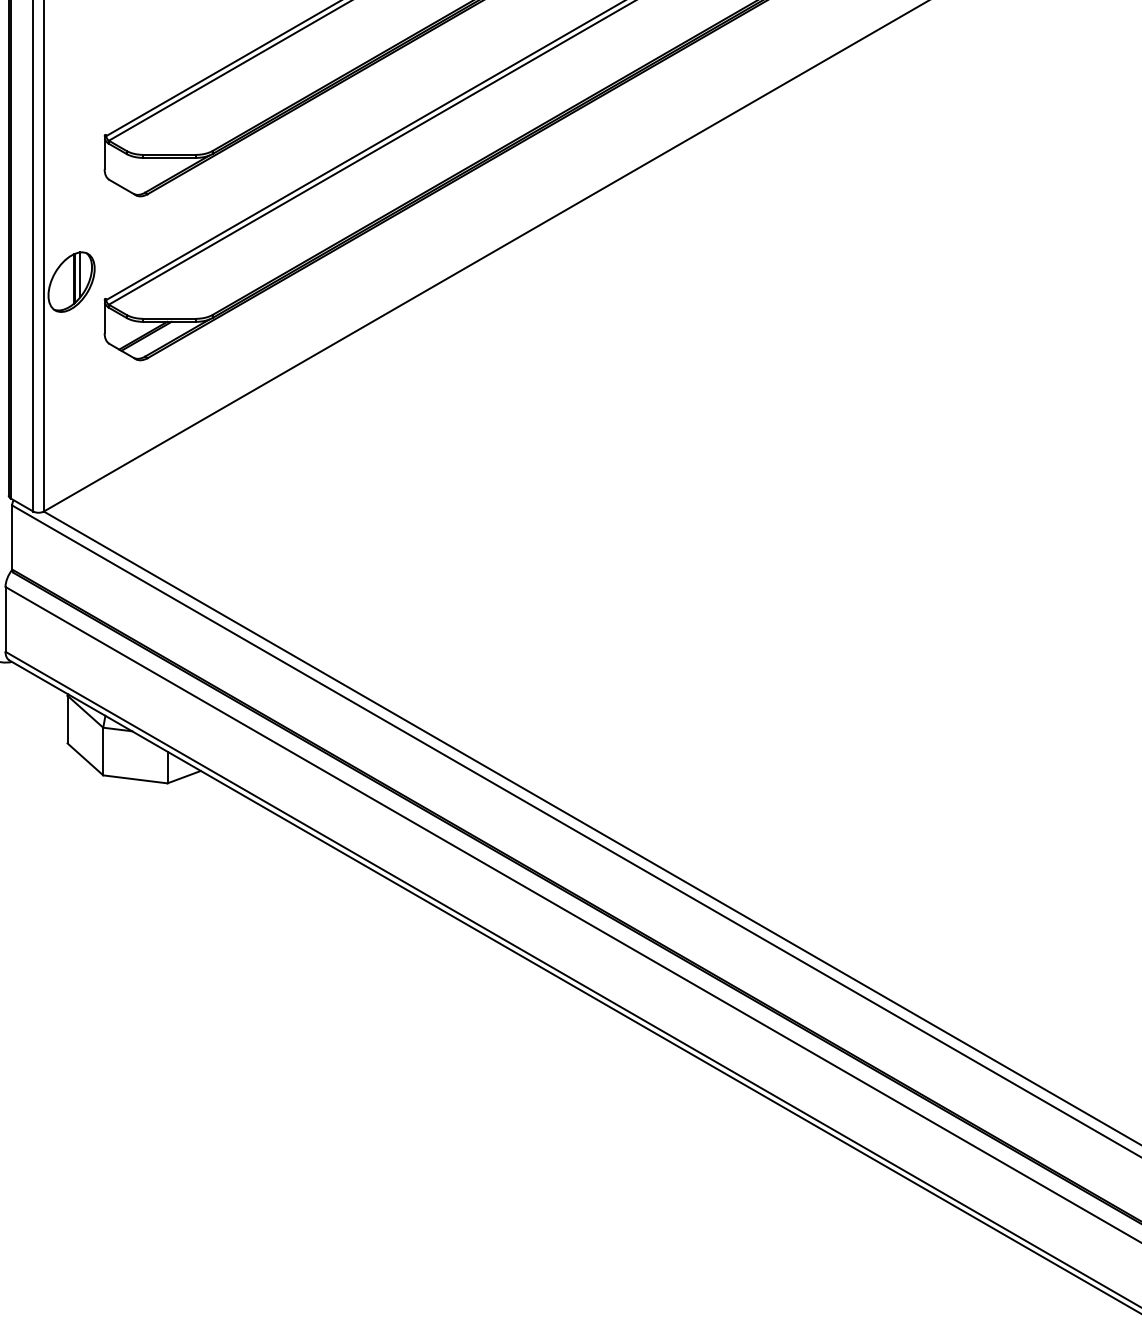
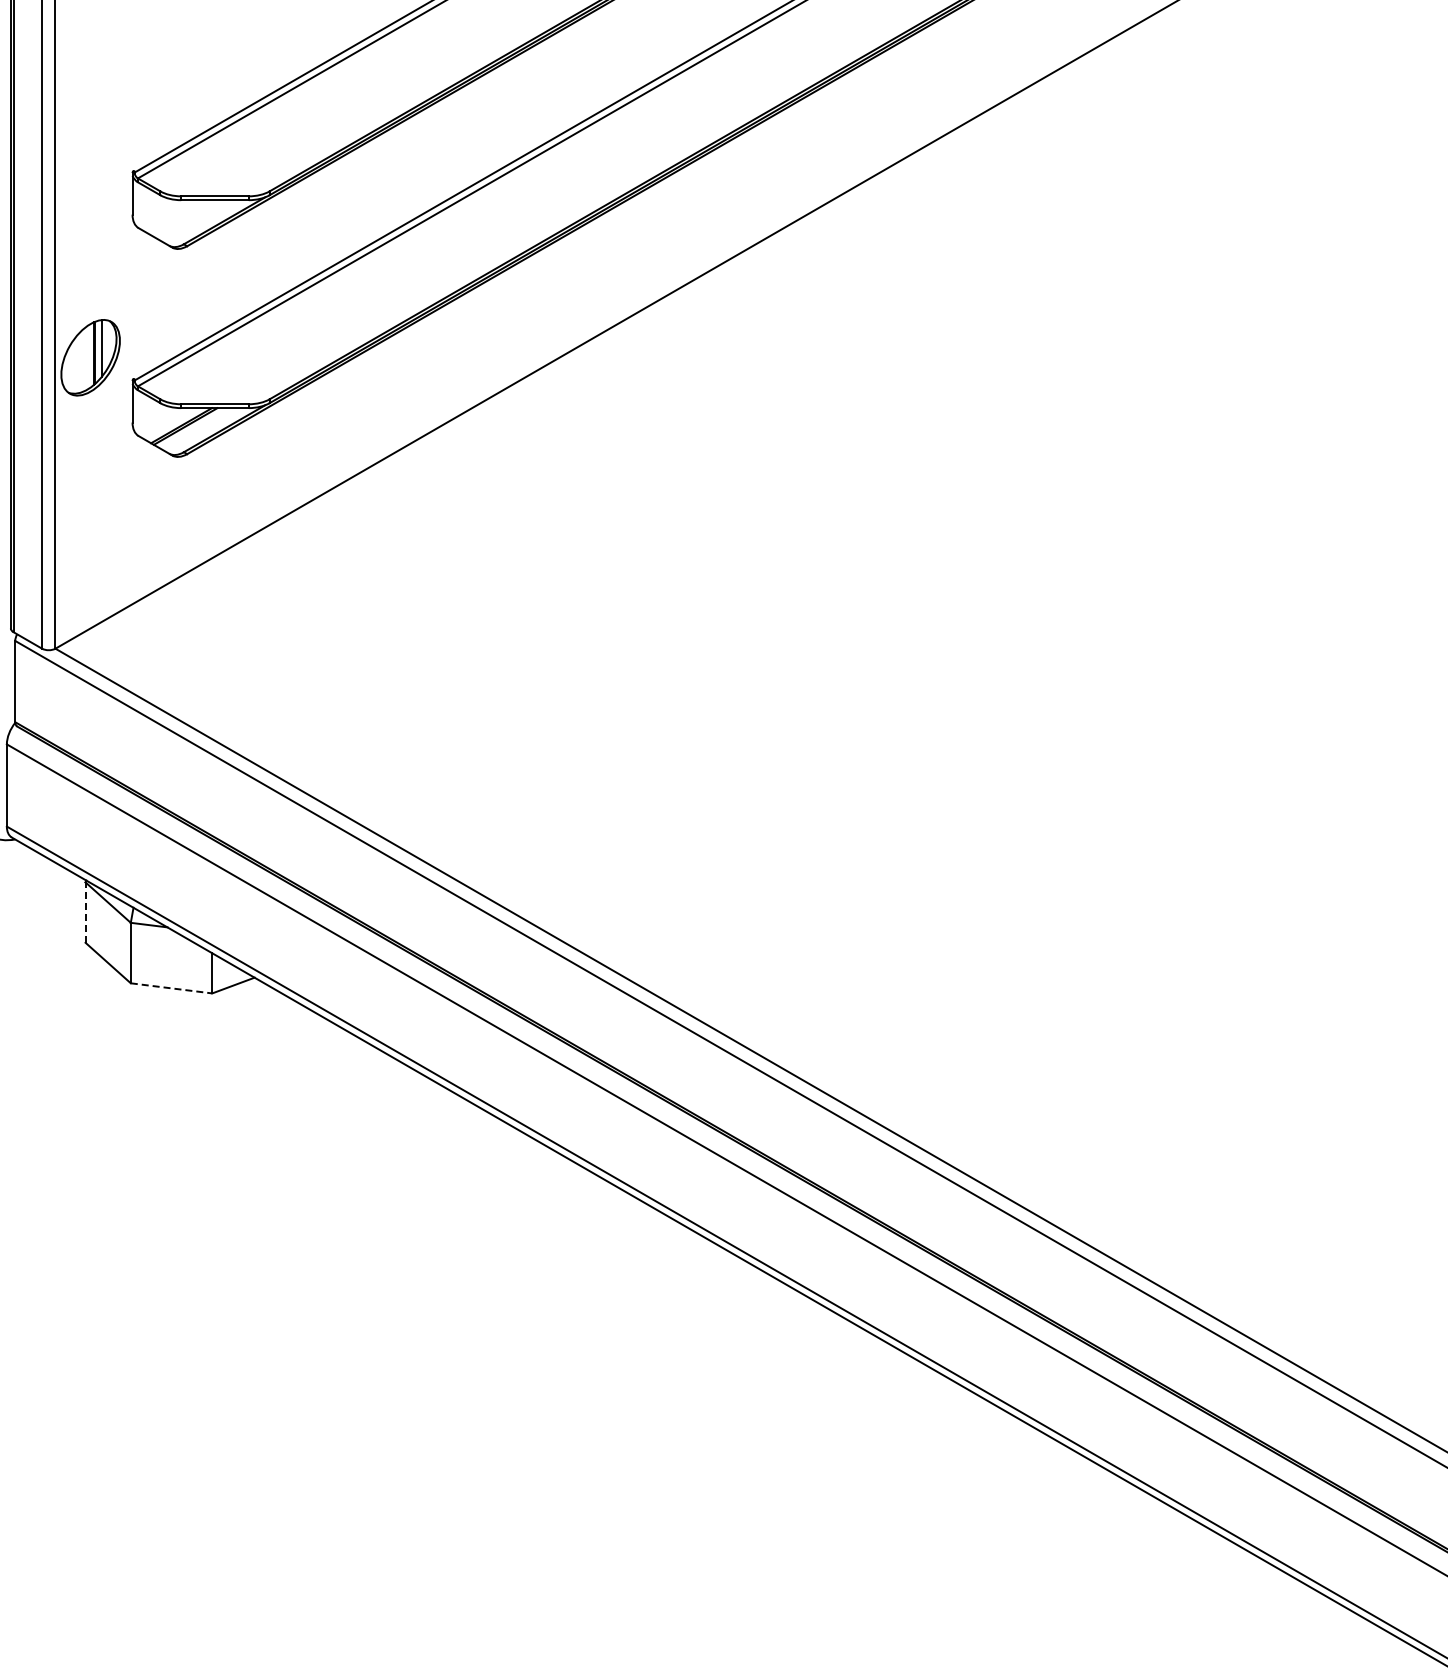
line: (67, 719) -> (85, 912), solid -> dashed
line: (136, 779) -> (172, 988), solid -> dashed

